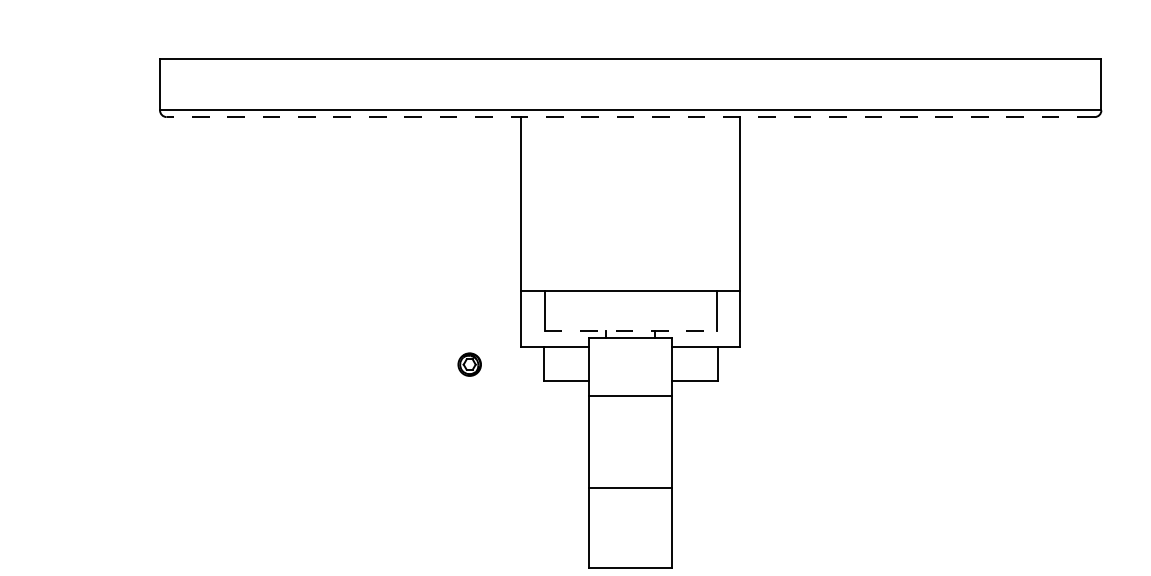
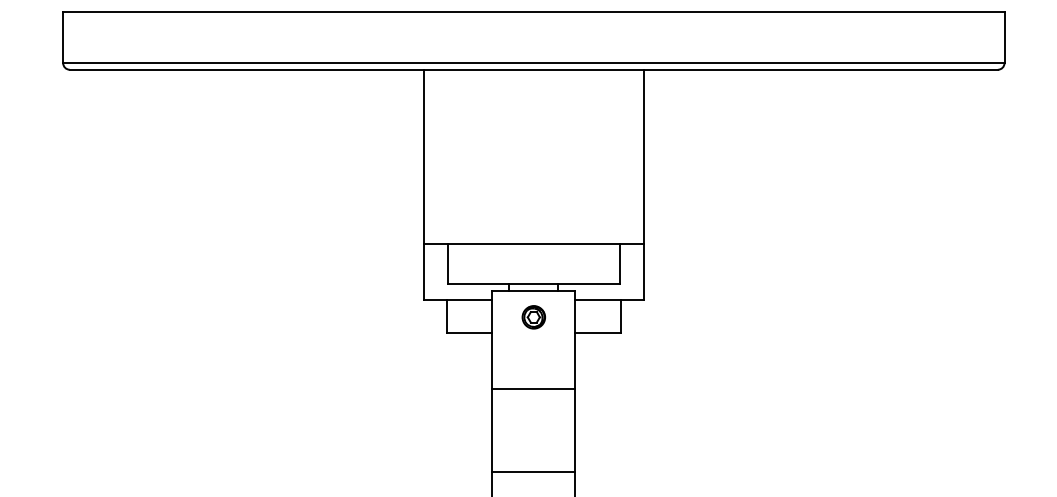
line: (630, 117) -> (533, 70), dashed -> solid
line: (630, 331) -> (533, 284), dashed -> solid
part: (469, 364) -> (533, 317), moved
line: (630, 396) -> (533, 389), moved
line: (630, 488) -> (533, 472), moved

